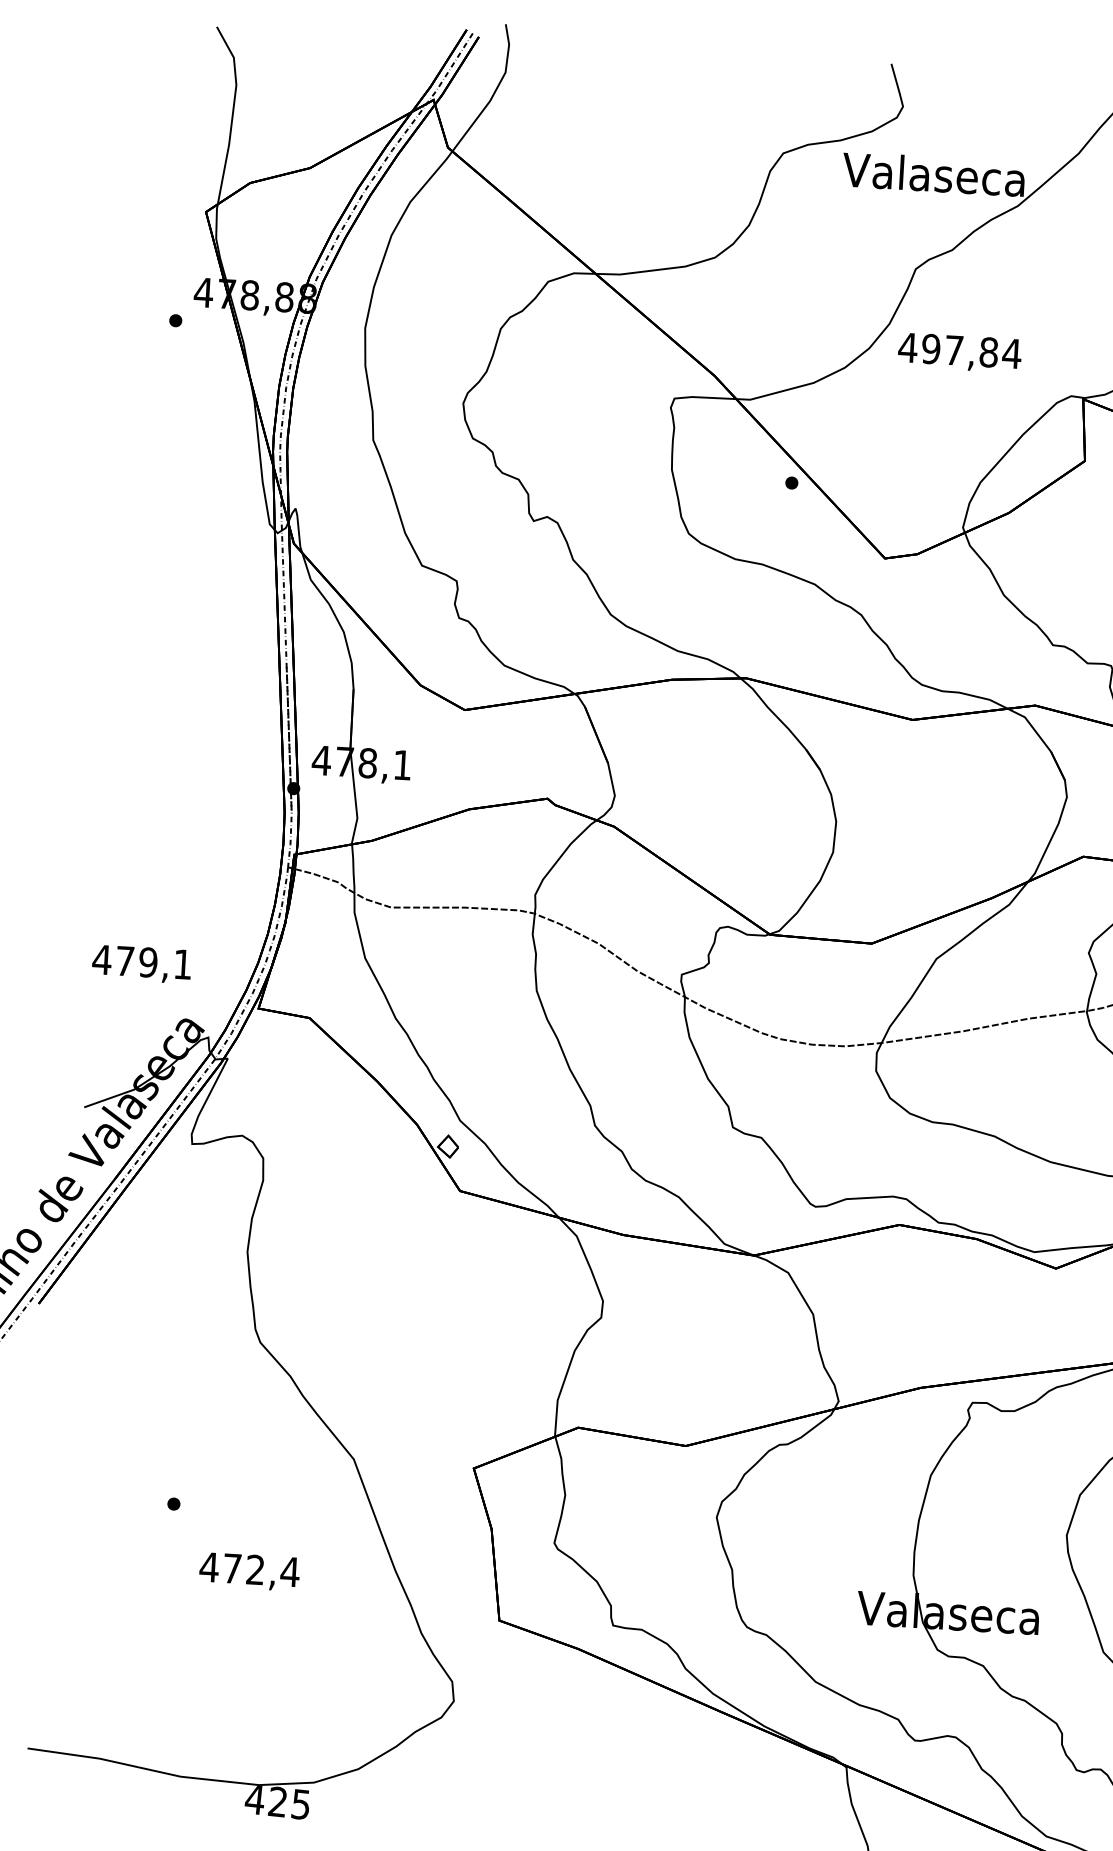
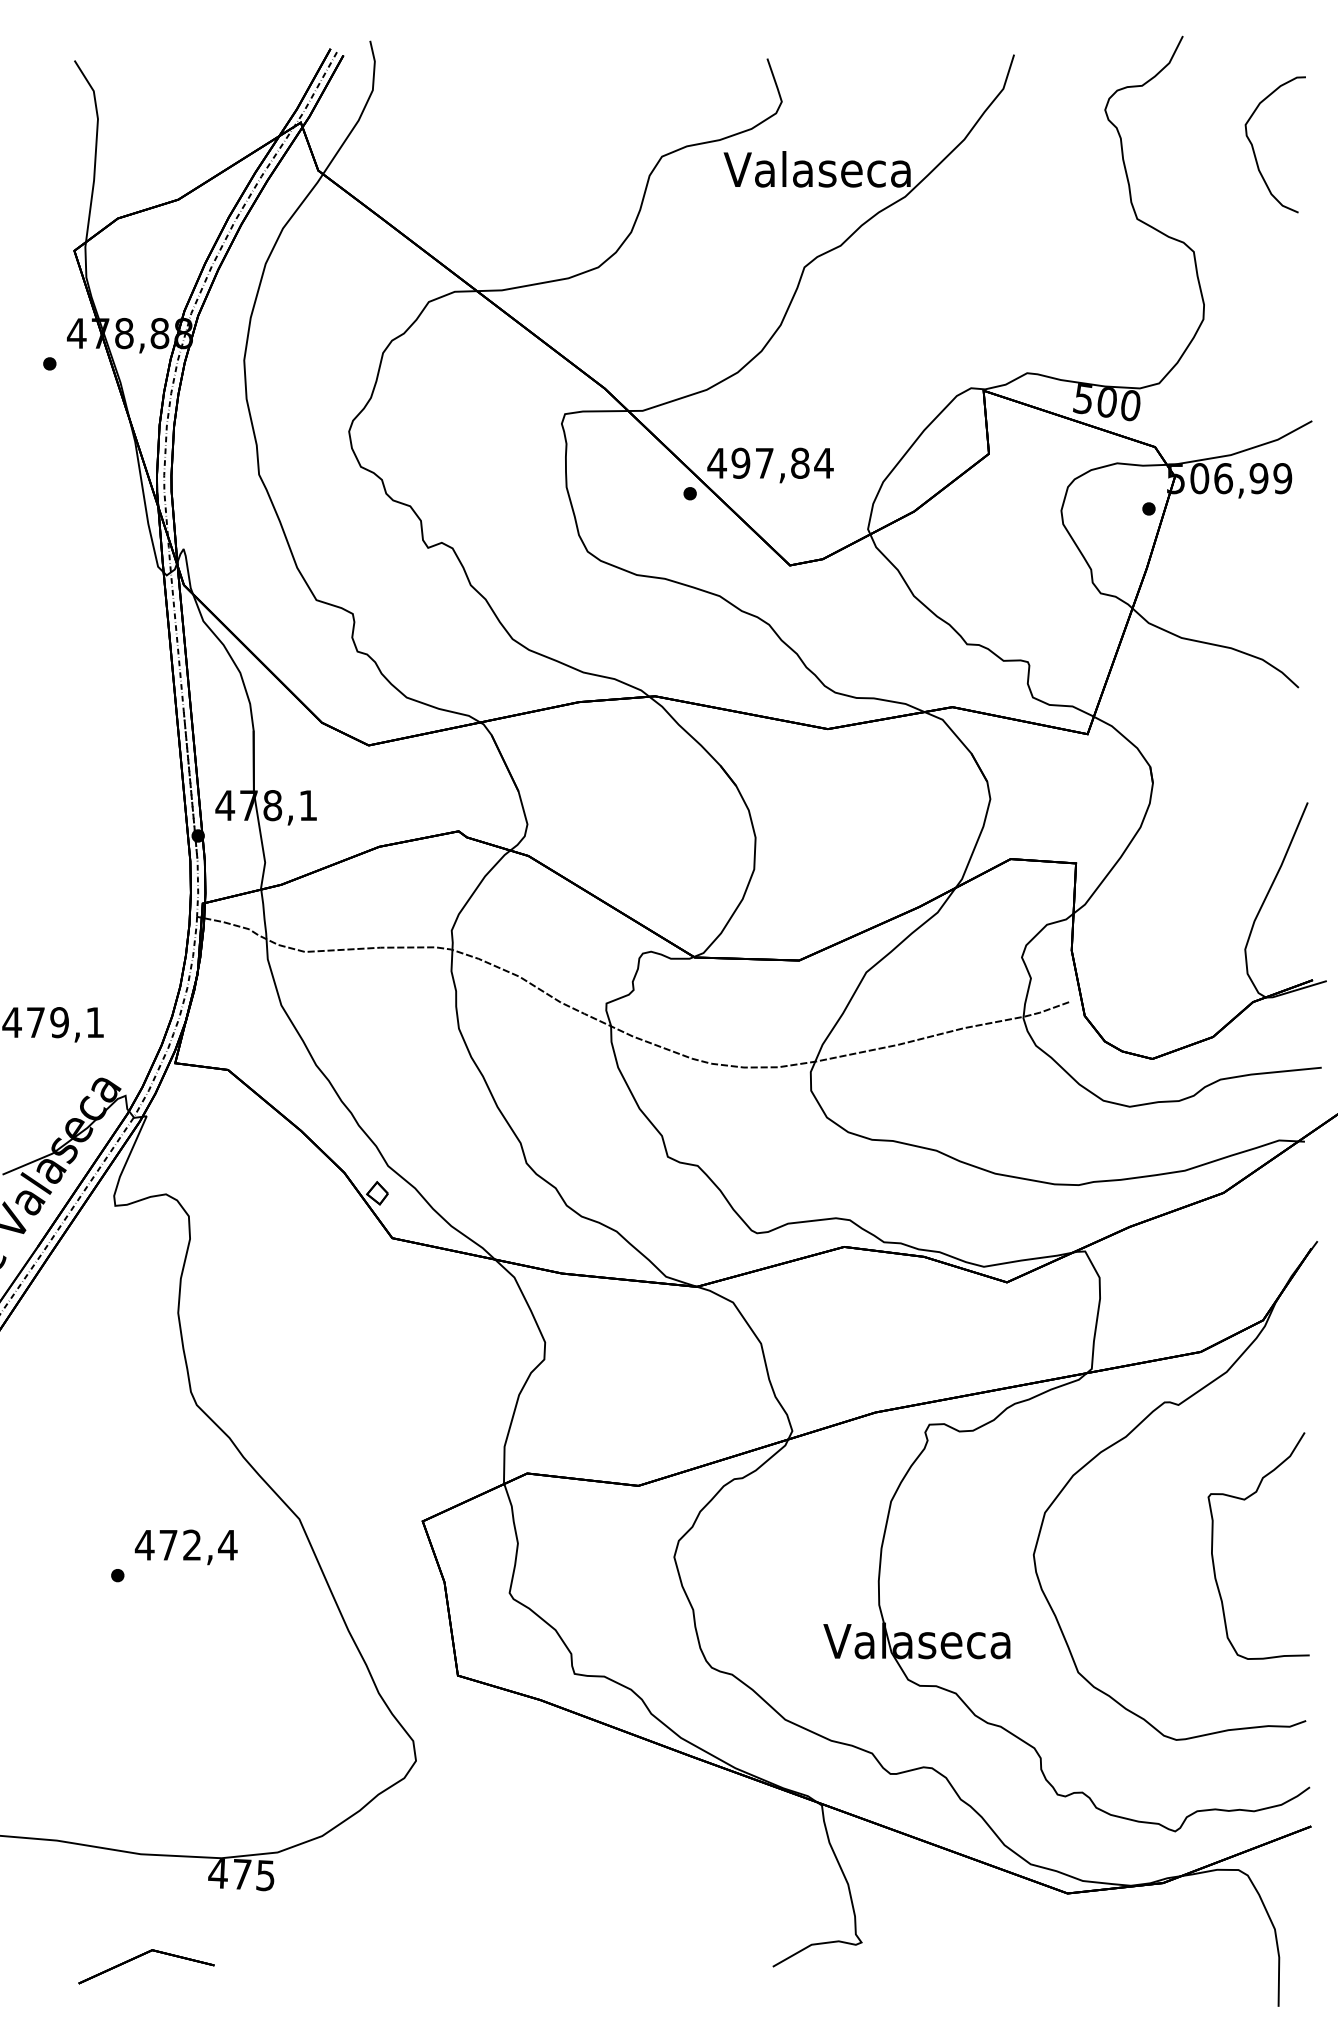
text: (959, 352) -> (770, 465), moved
text: (248, 1571) -> (185, 1547), moved
text: (277, 1801) -> (241, 1873), 425 -> 475

